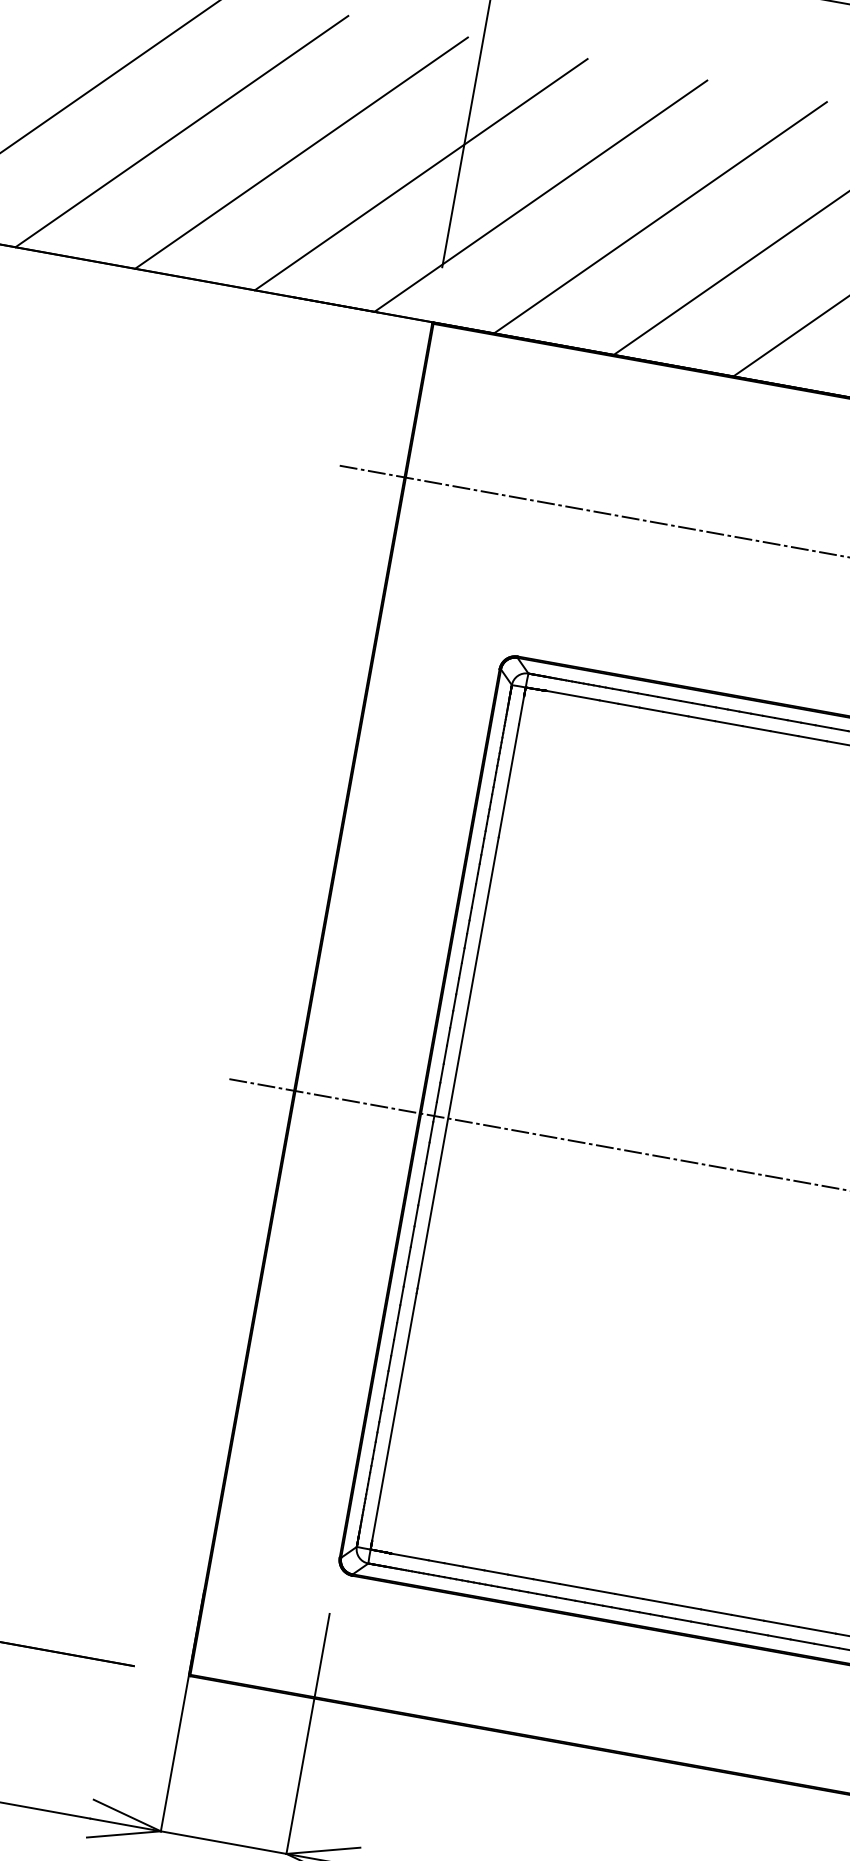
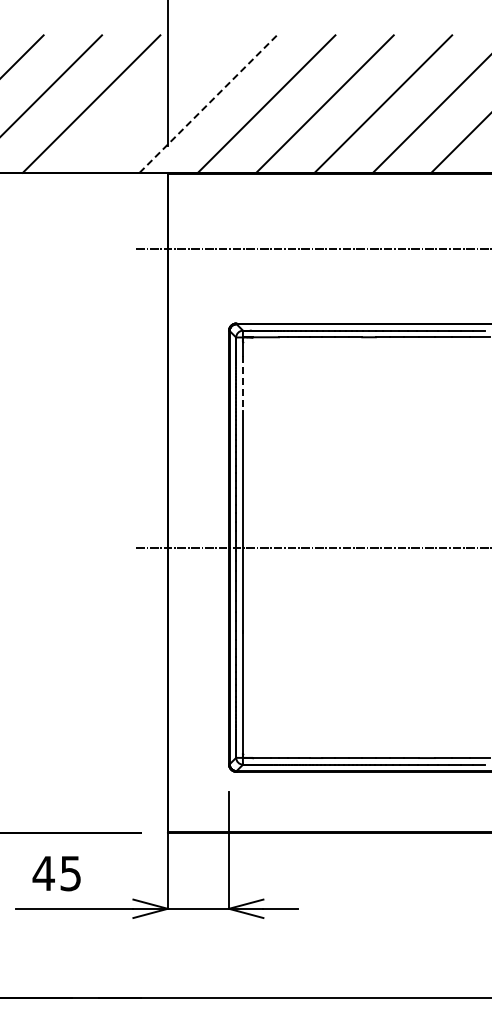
line: (420, 173) -> (149, 103), removed
line: (541, 195) -> (208, 103), solid -> dashed
line: (507, 781) -> (242, 383), solid -> dashed

